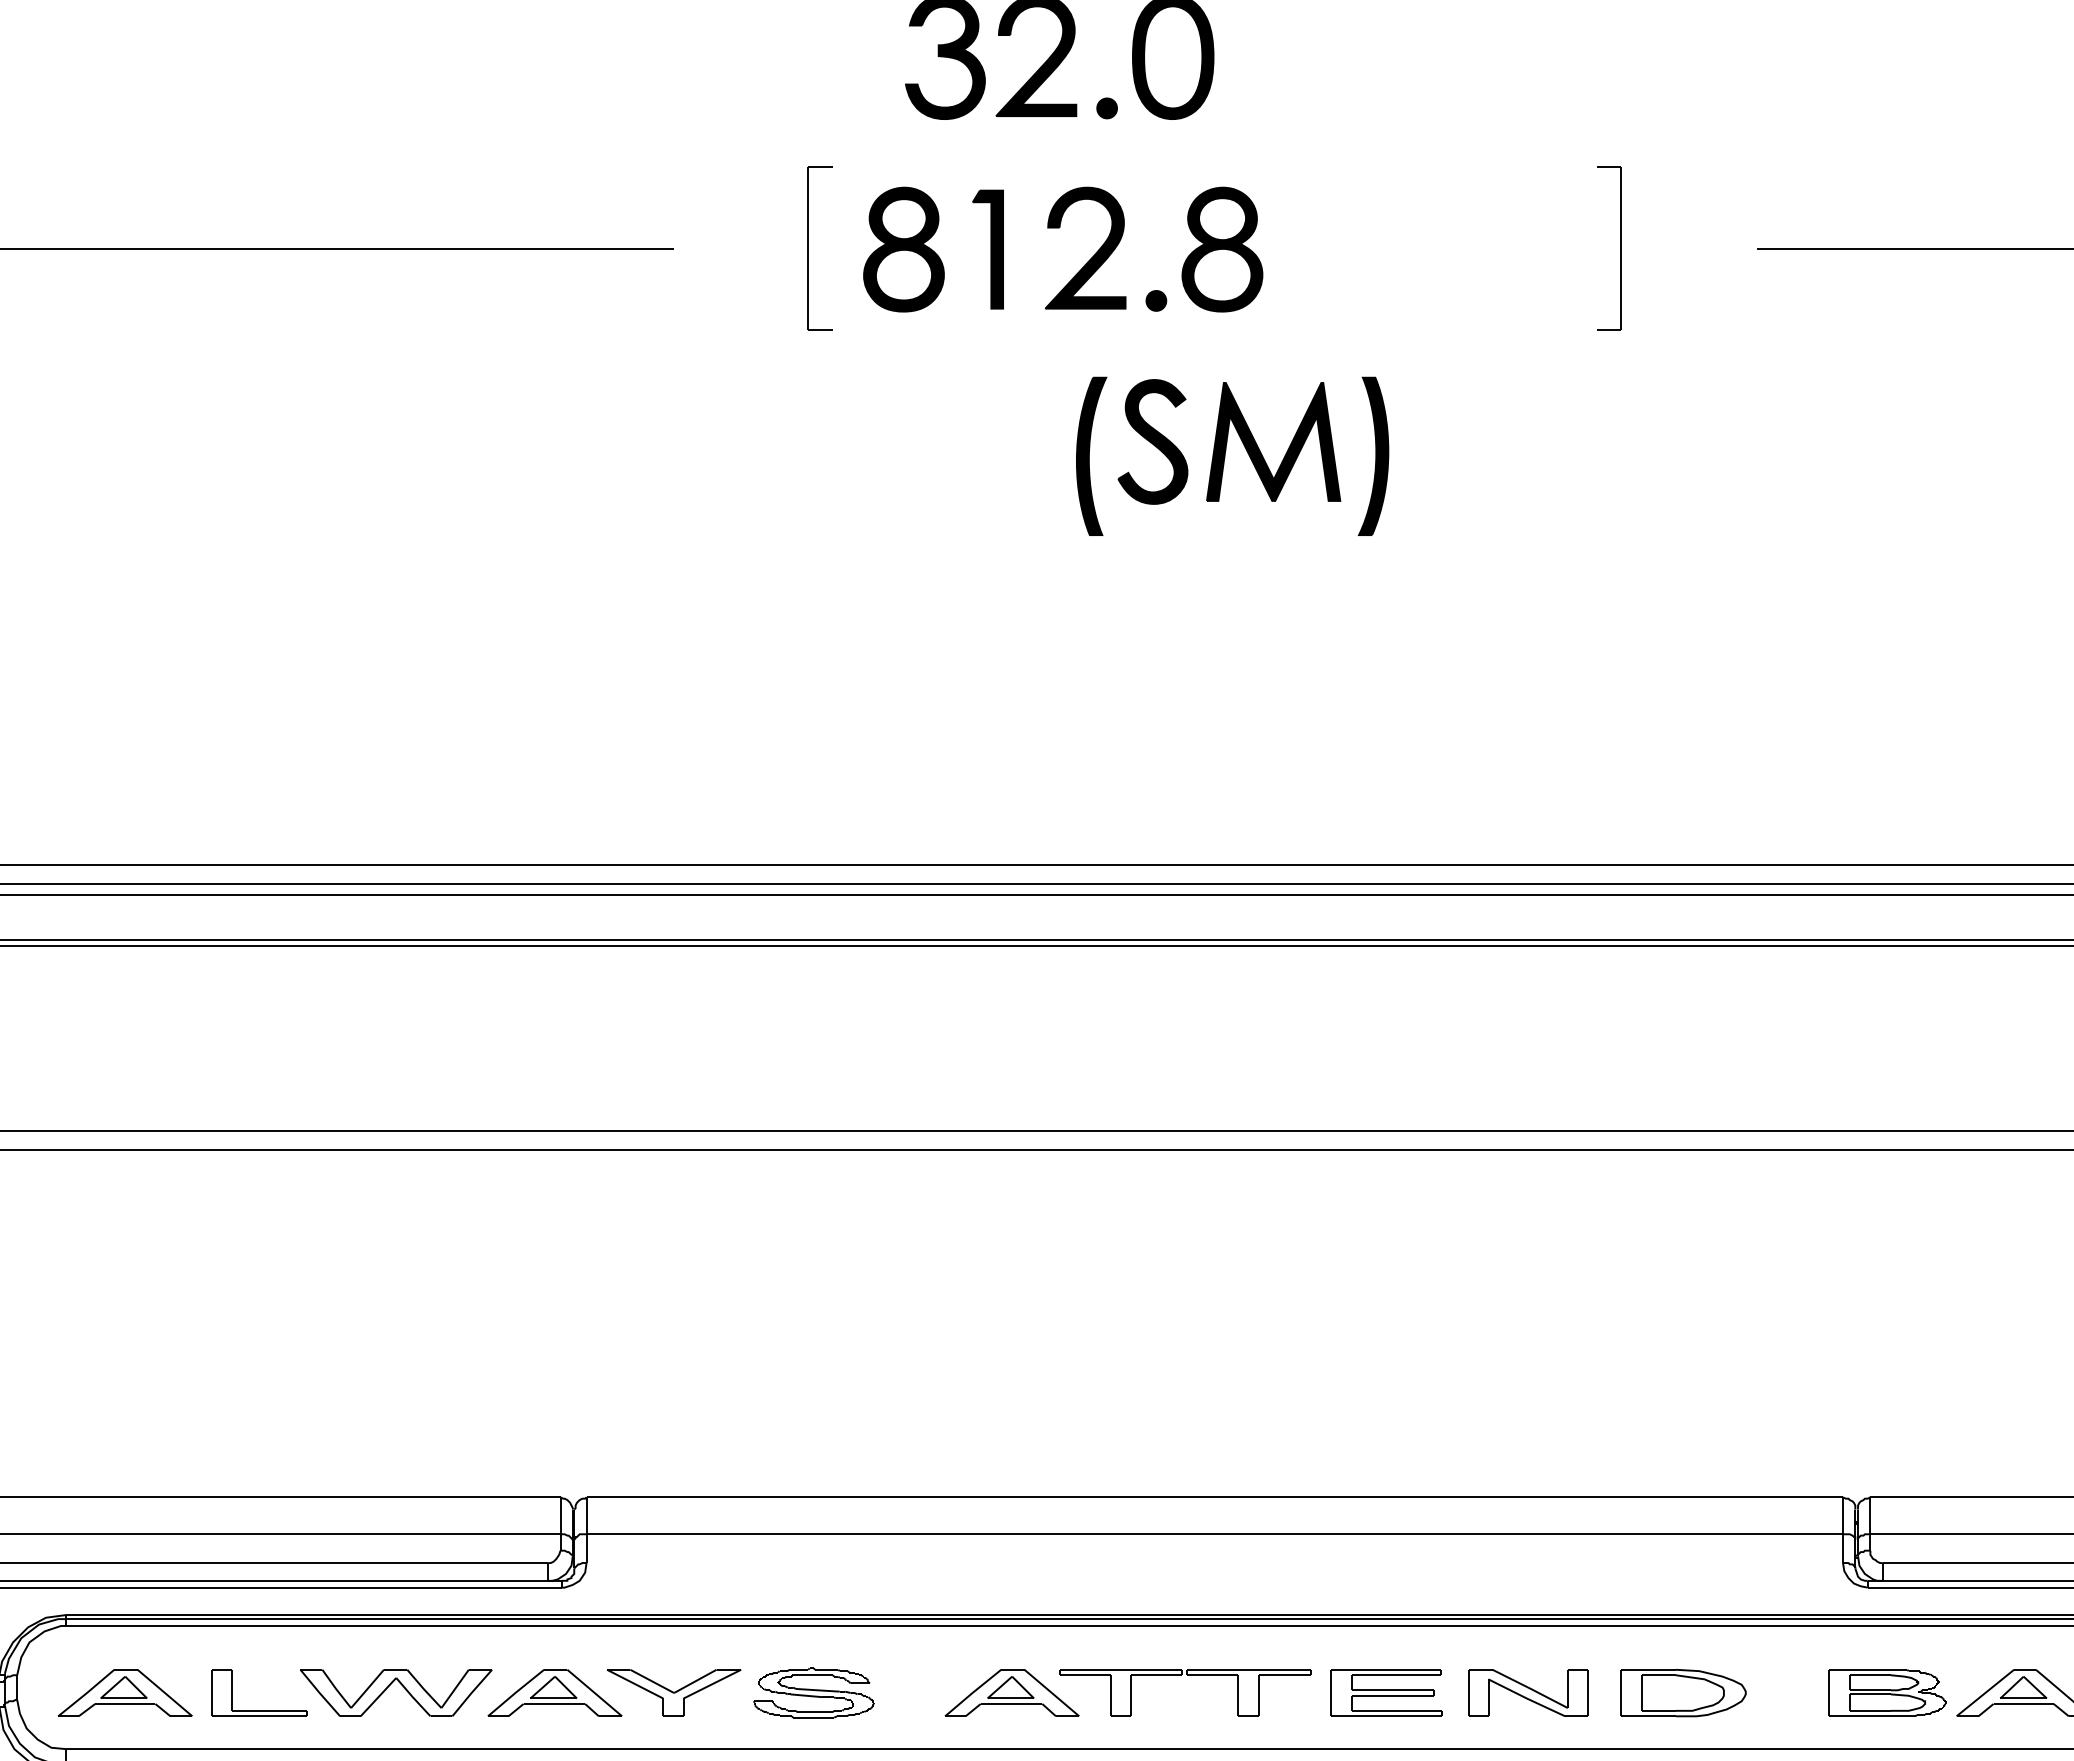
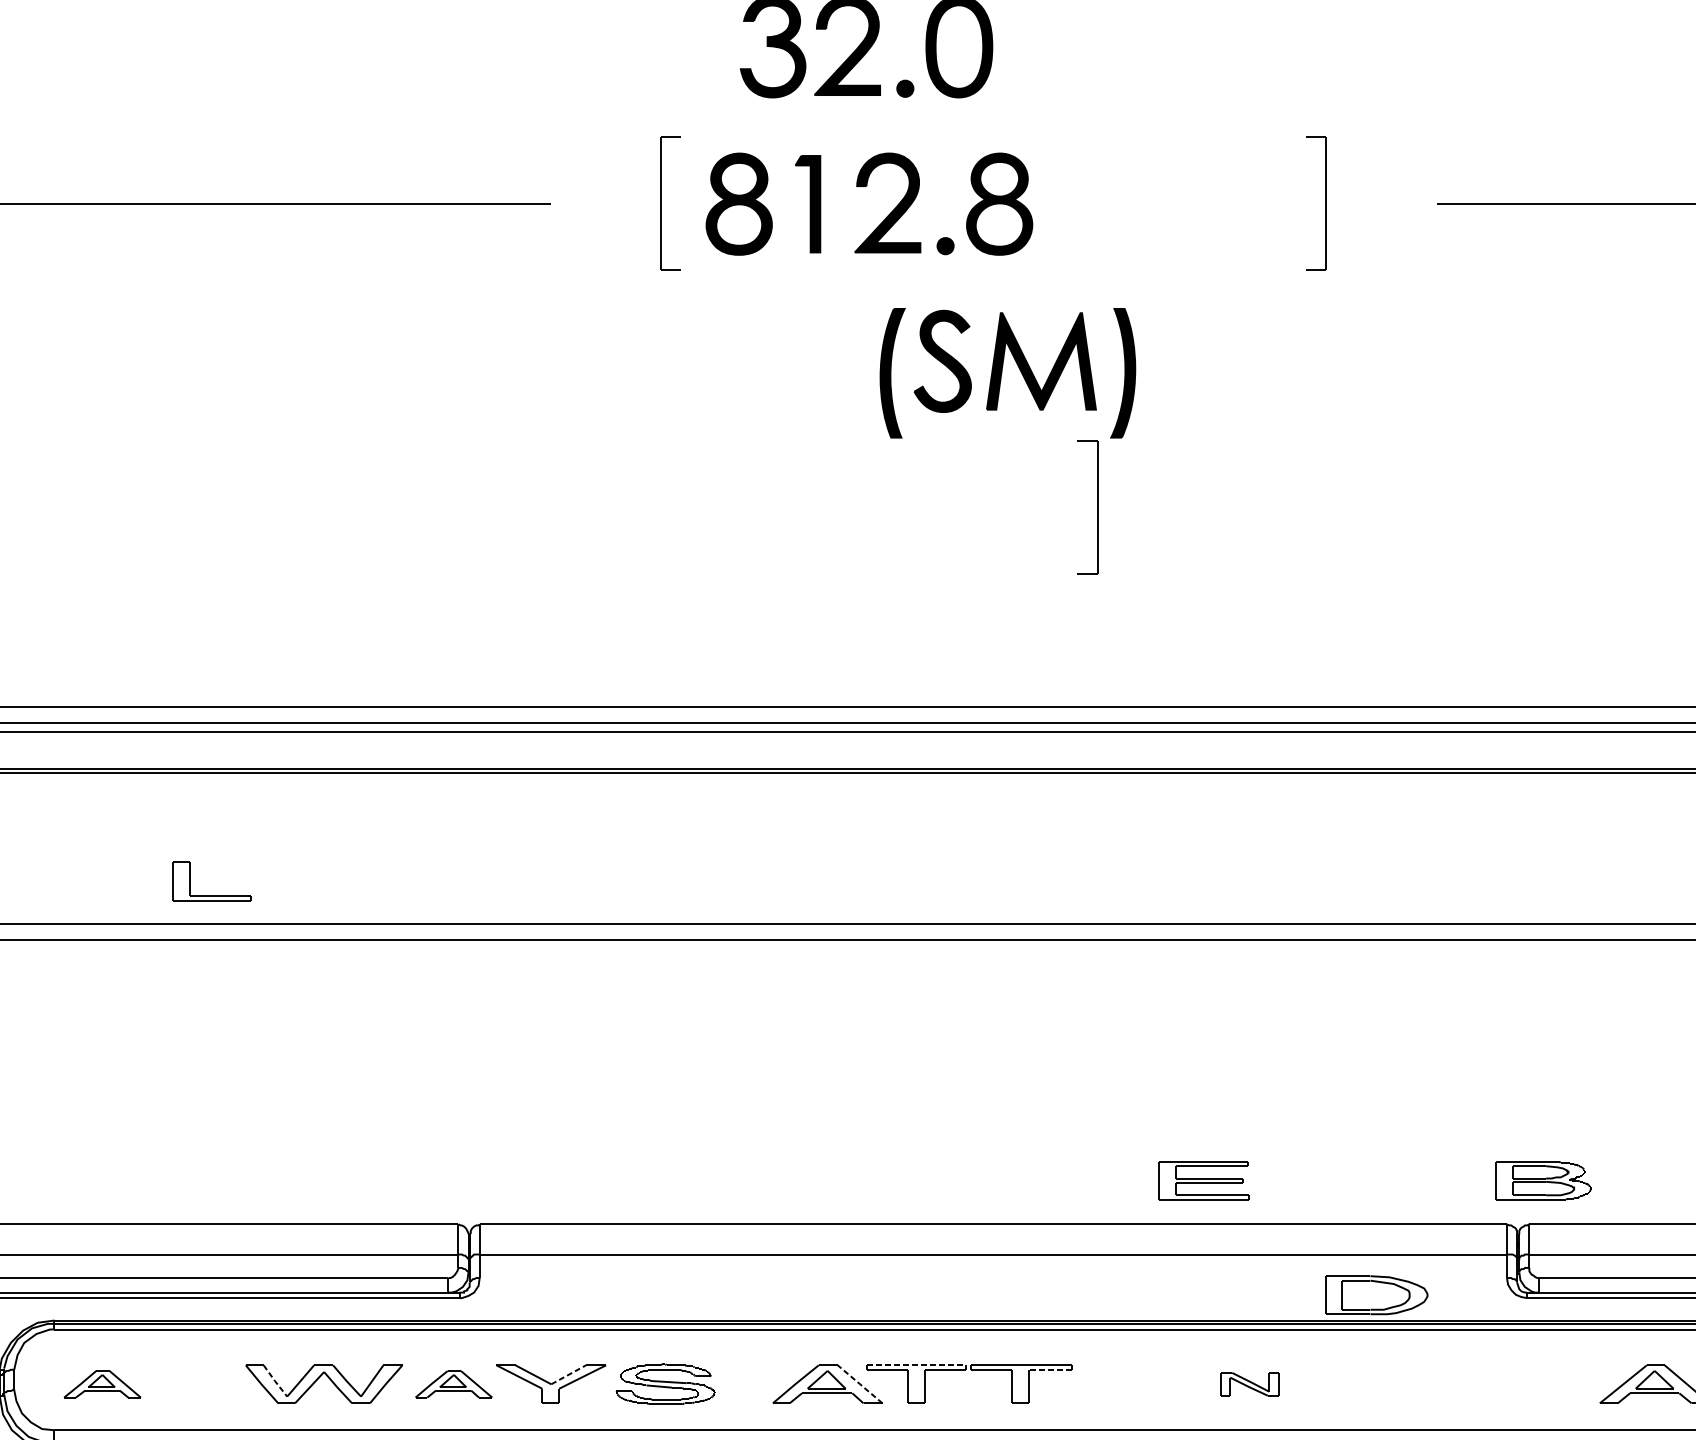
part: (1341, 620) -> (1096, 507), added
line: (1121, 1669) -> (917, 1365), solid -> dashed
line: (1284, 1675) -> (1050, 1369), solid -> dashed
line: (695, 1681) -> (568, 1374), solid -> dashed
line: (336, 1688) -> (275, 1380), solid -> dashed
part: (124, 1692) -> (101, 1383), size x0.7
part: (554, 1692) -> (453, 1383), size x0.7
part: (1386, 1692) -> (1204, 1180), moved
part: (1528, 1692) -> (1249, 1383), size x0.6
part: (1683, 1692) -> (1376, 1294), moved
part: (1887, 1692) -> (1543, 1180), moved
line: (1051, 1693) -> (859, 1384), solid -> dashed
part: (259, 1710) -> (212, 895), moved

